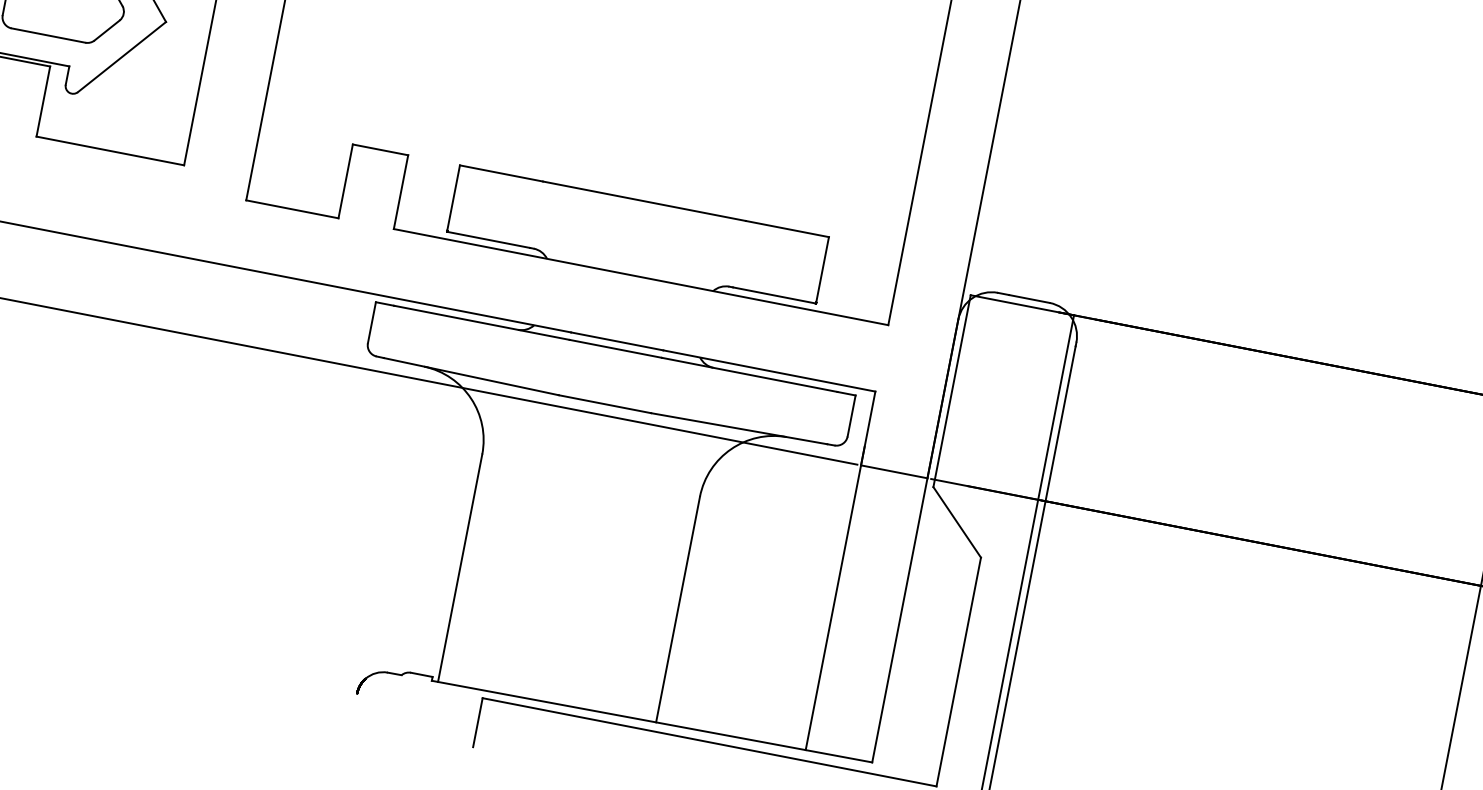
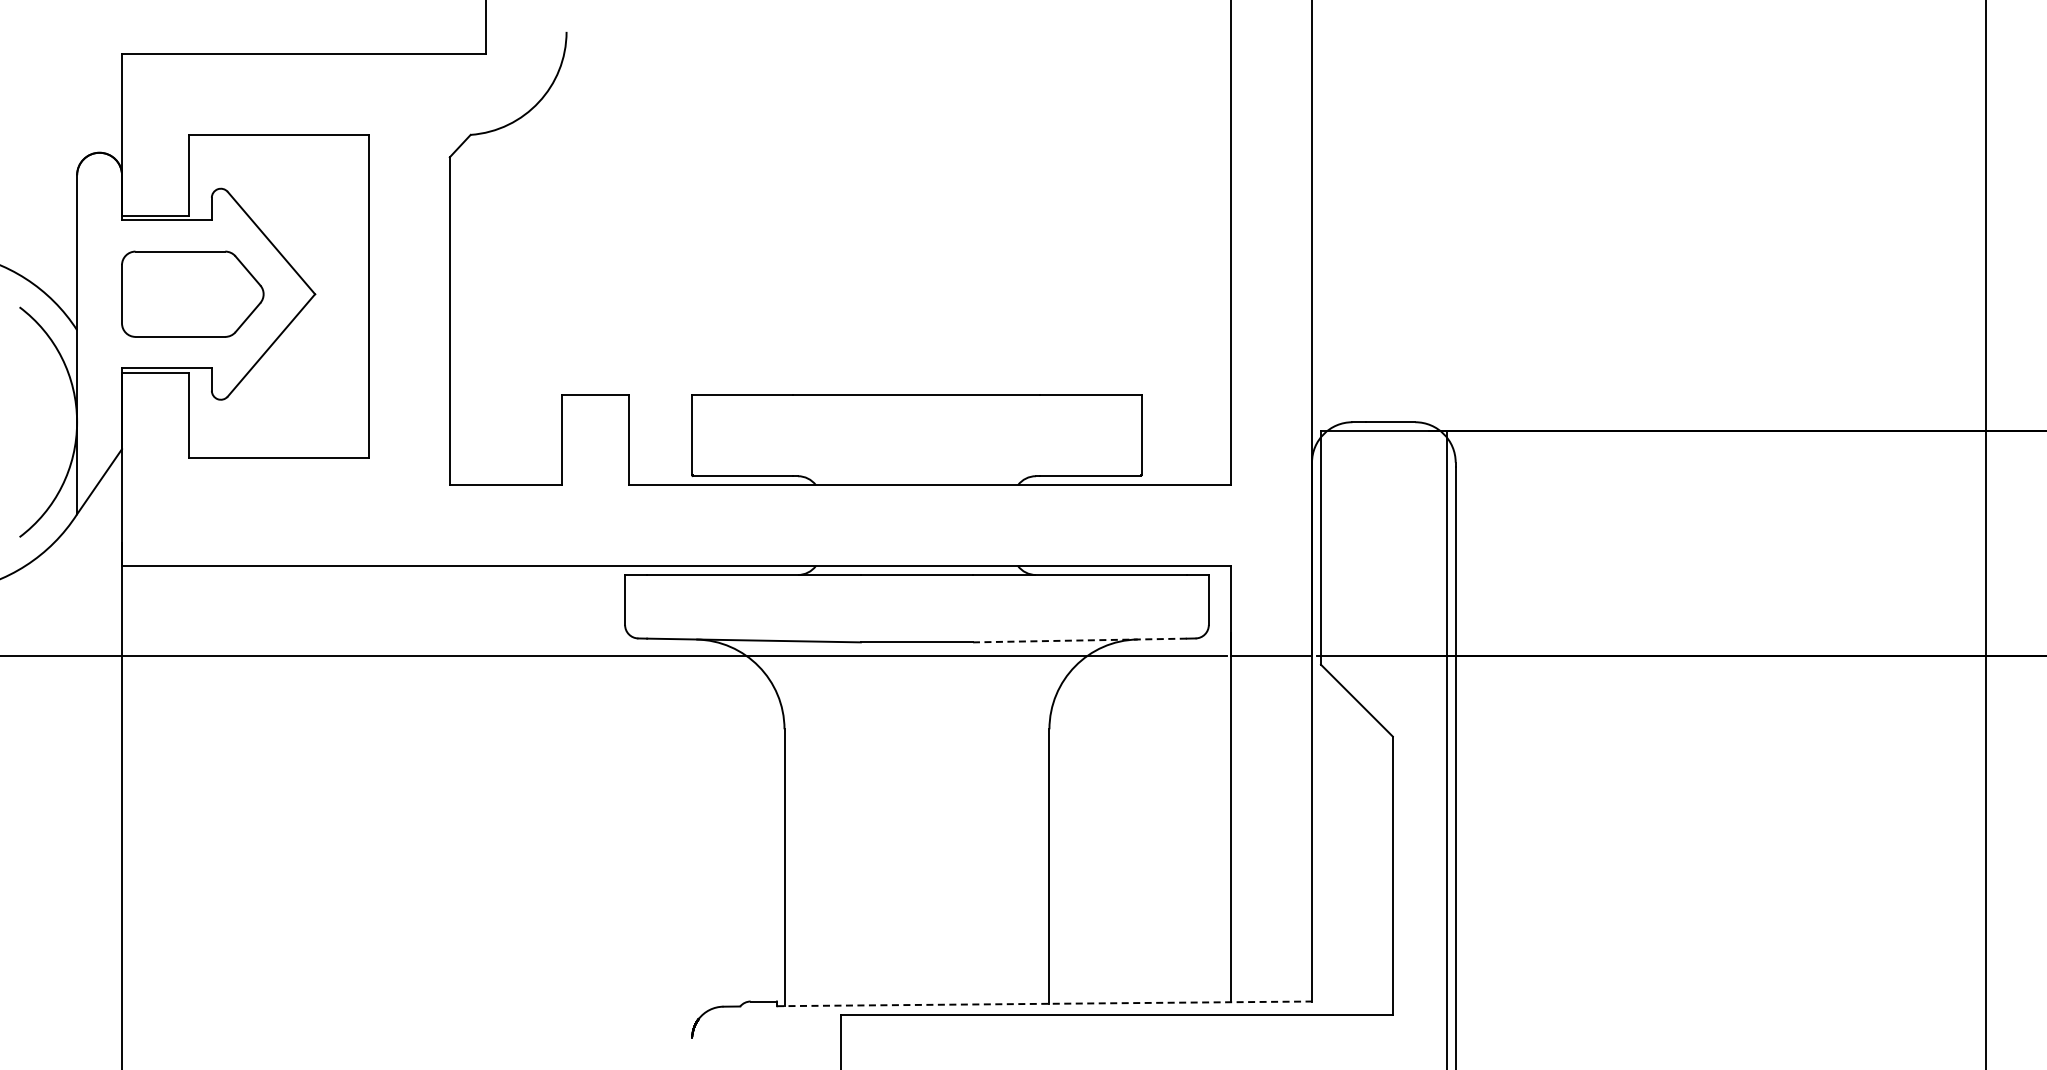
line: (738, 428) -> (1079, 640), solid -> dashed
line: (652, 721) -> (1044, 1003), solid -> dashed

